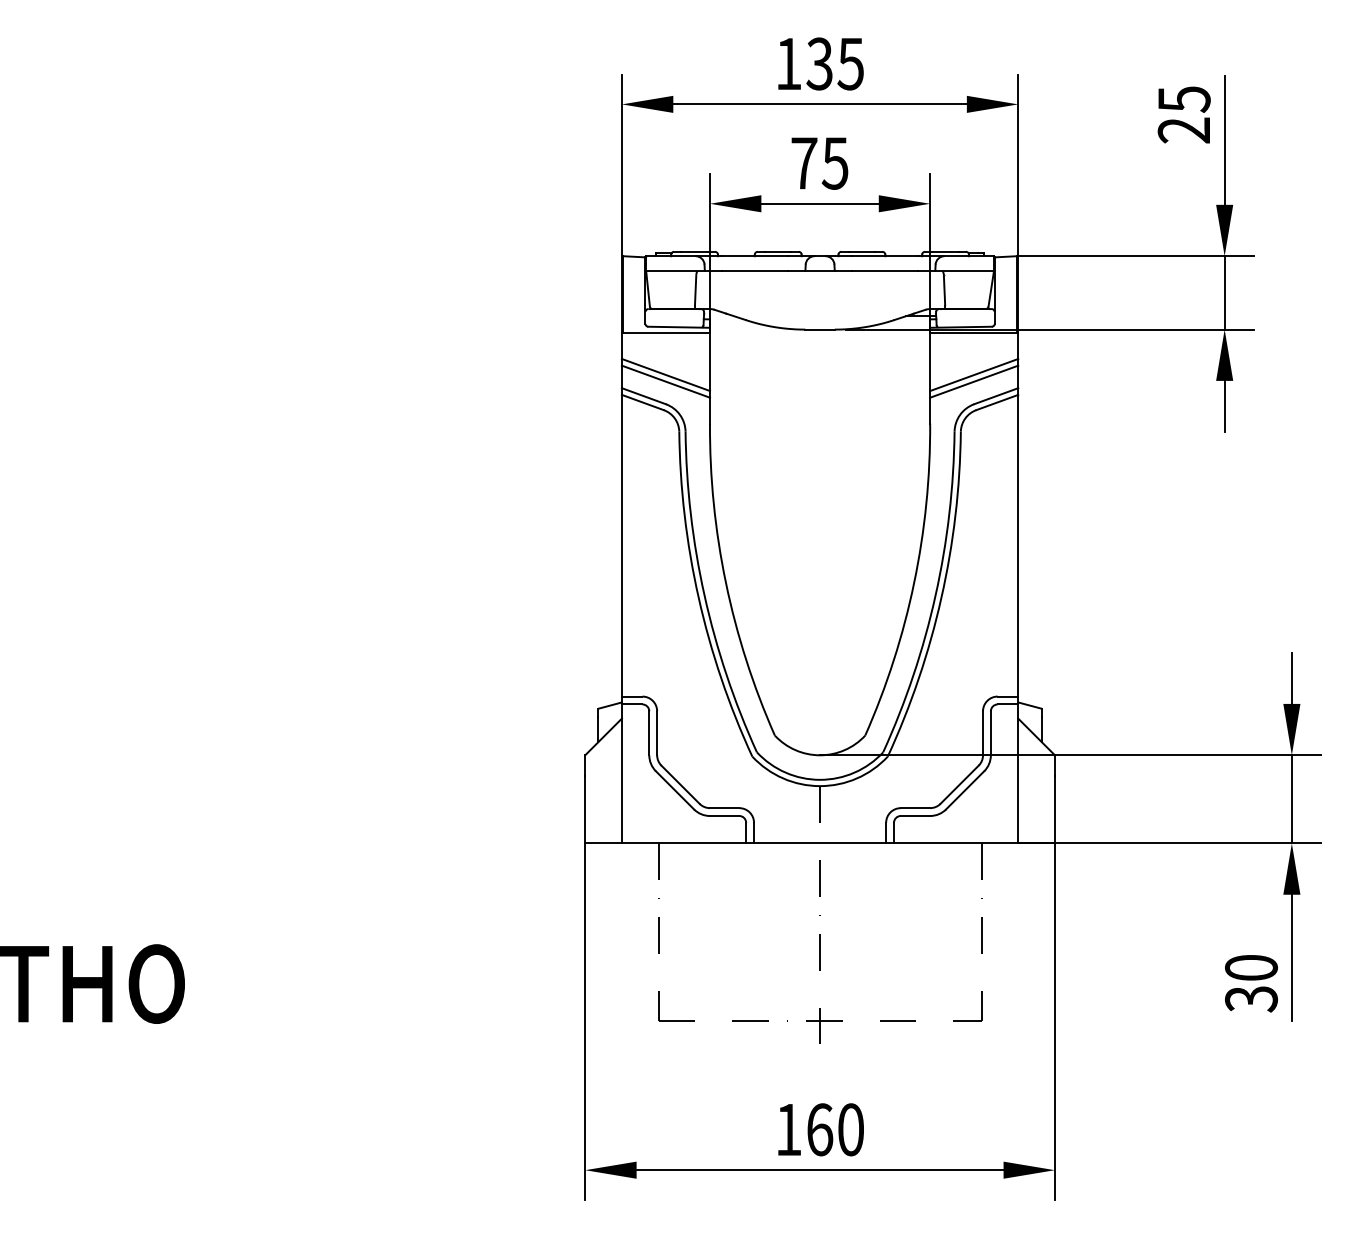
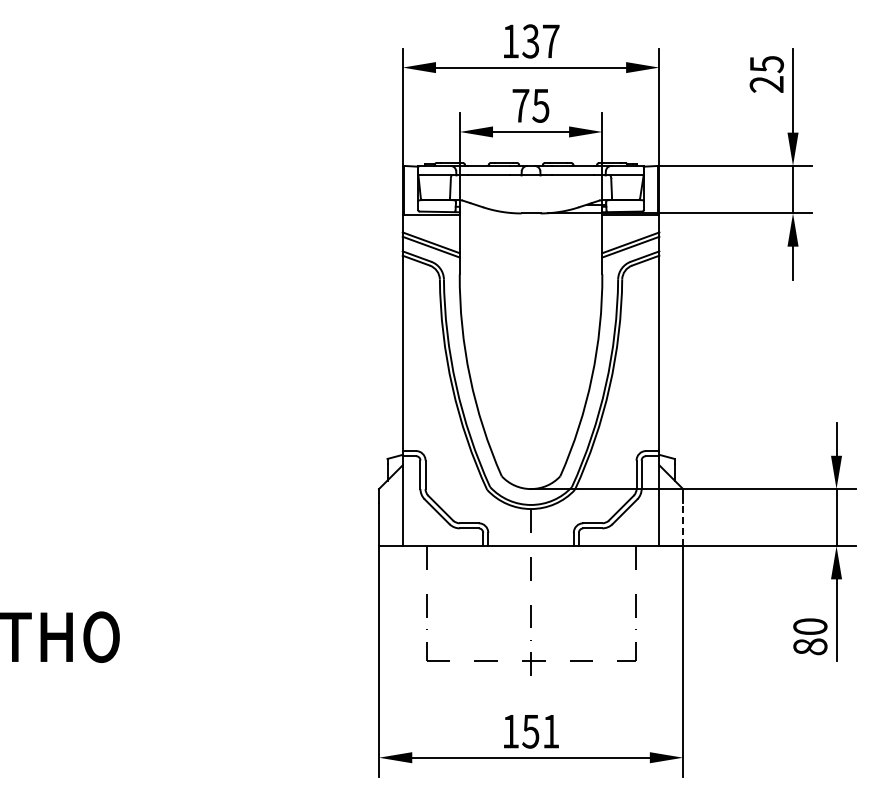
text: (850, 64) -> (550, 41), 135 -> 137
line: (1055, 810) -> (683, 524), solid -> dashed
text: (1251, 998) -> (810, 646), 30 -> 80
text: (834, 1129) -> (540, 731), 160 -> 151

